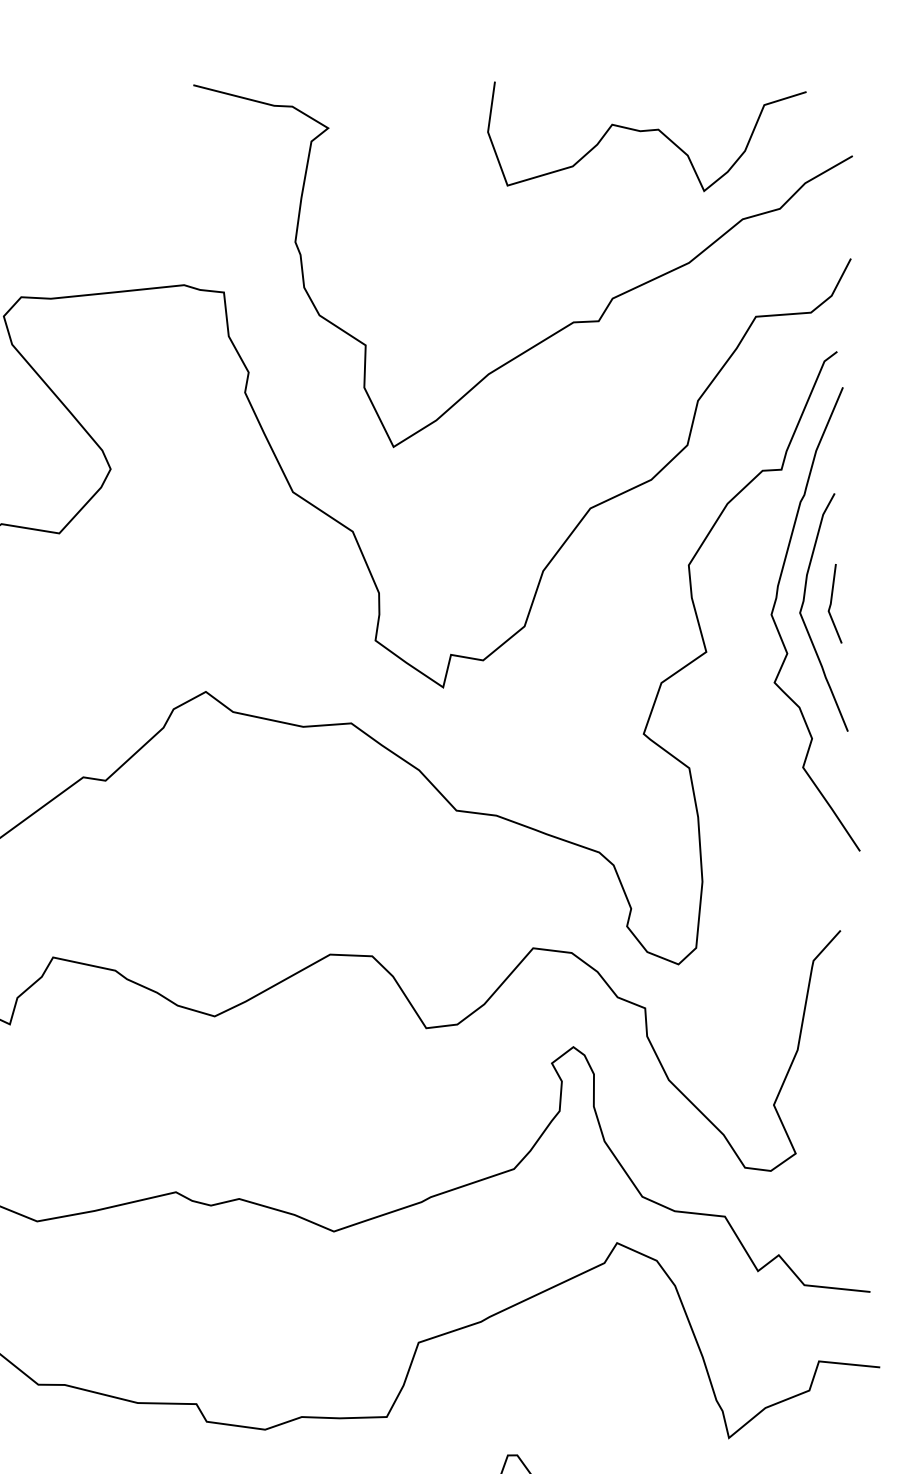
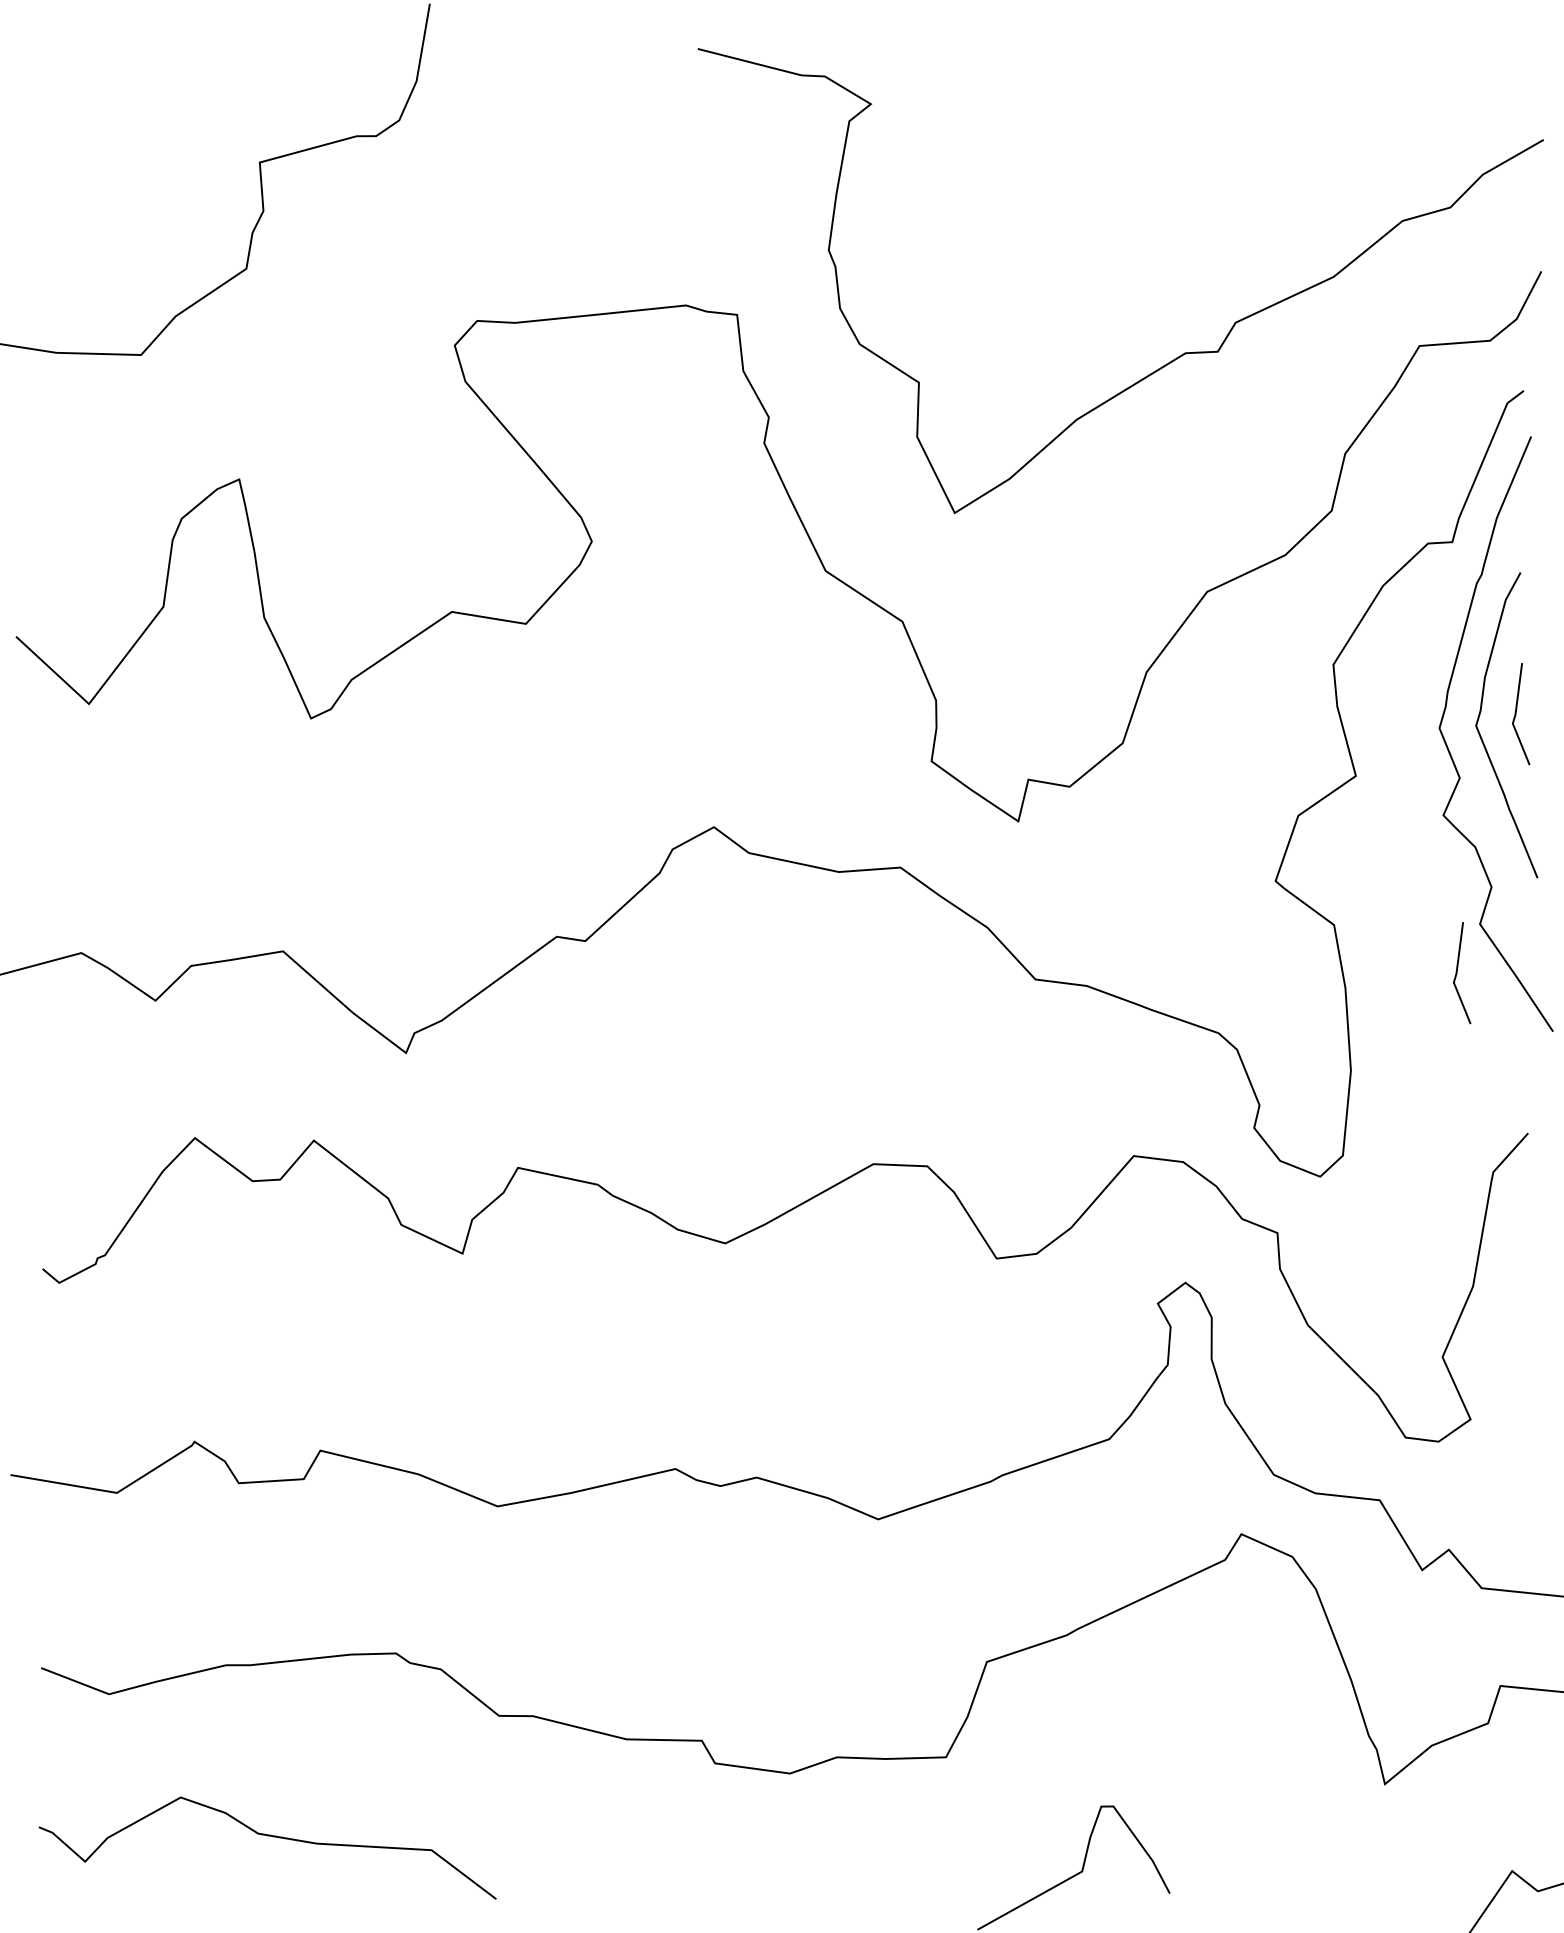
curve: (646, 131) -> (1279, 108), removed
line: (785, 805) -> (1457, 973), added

